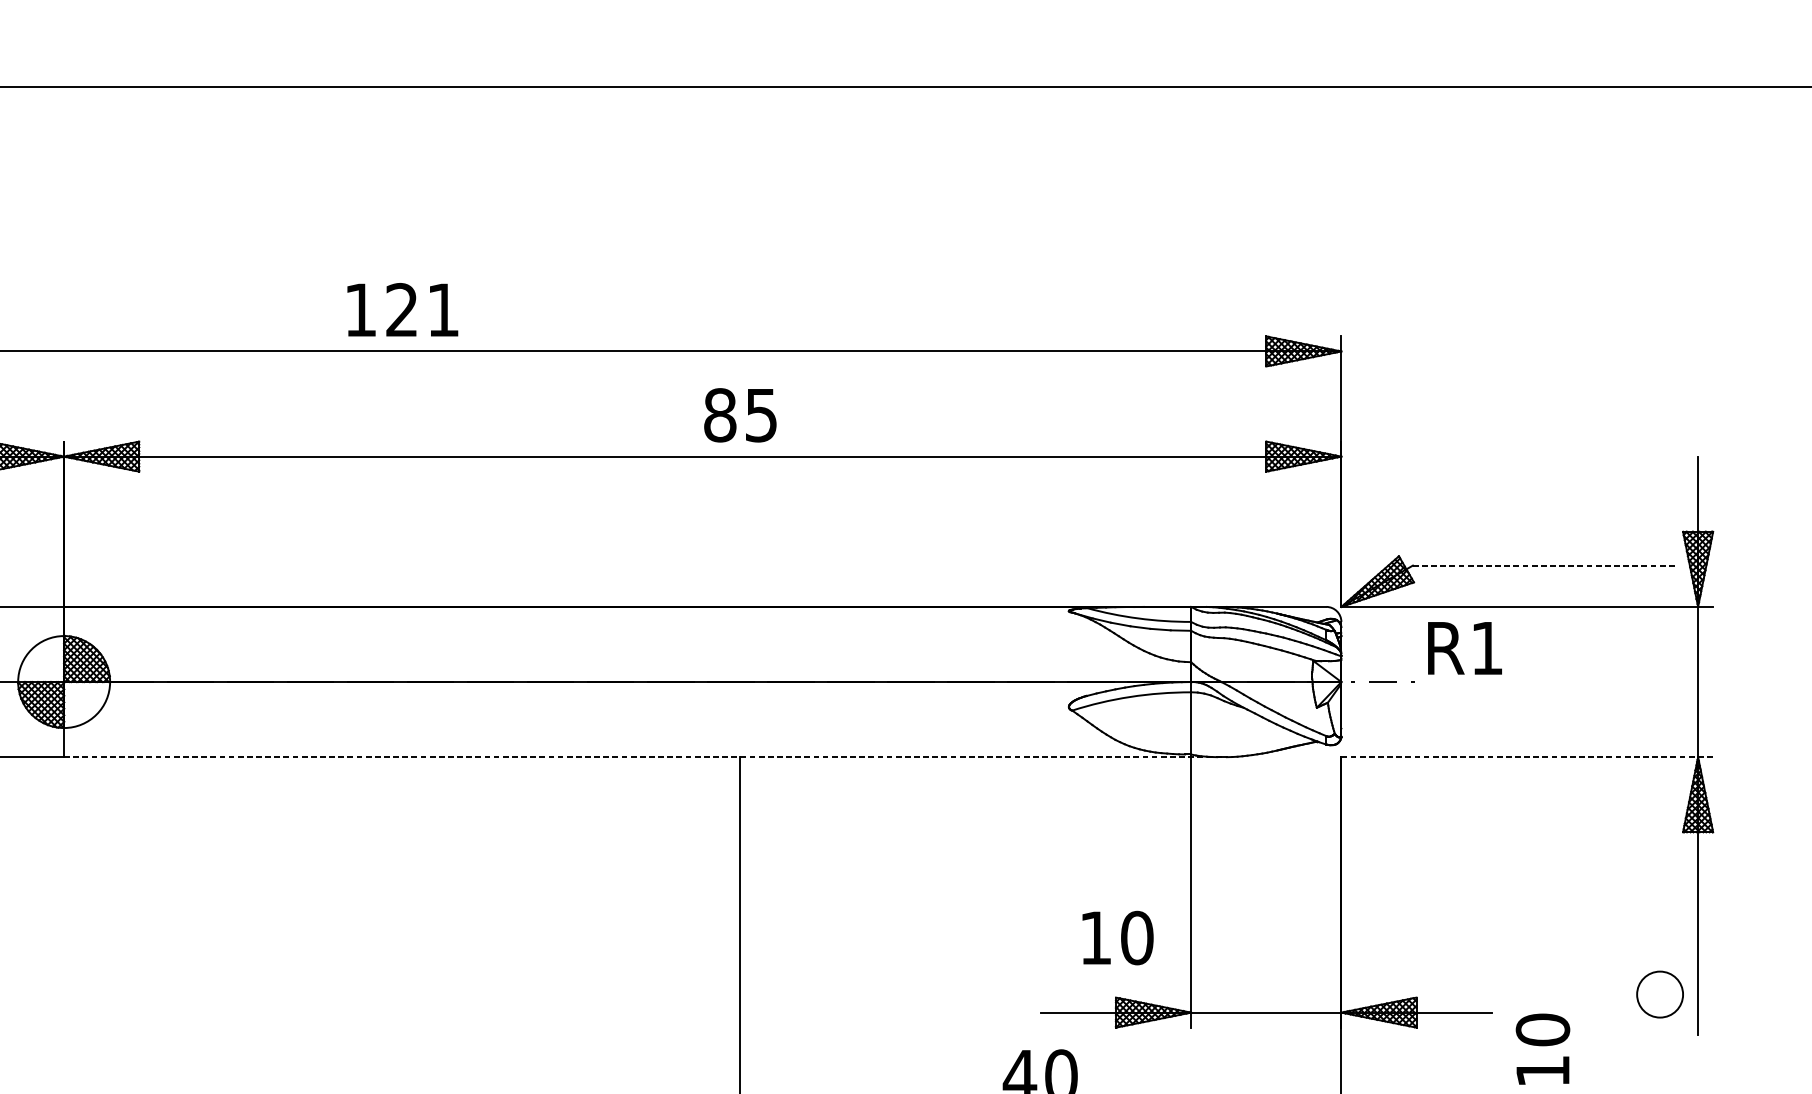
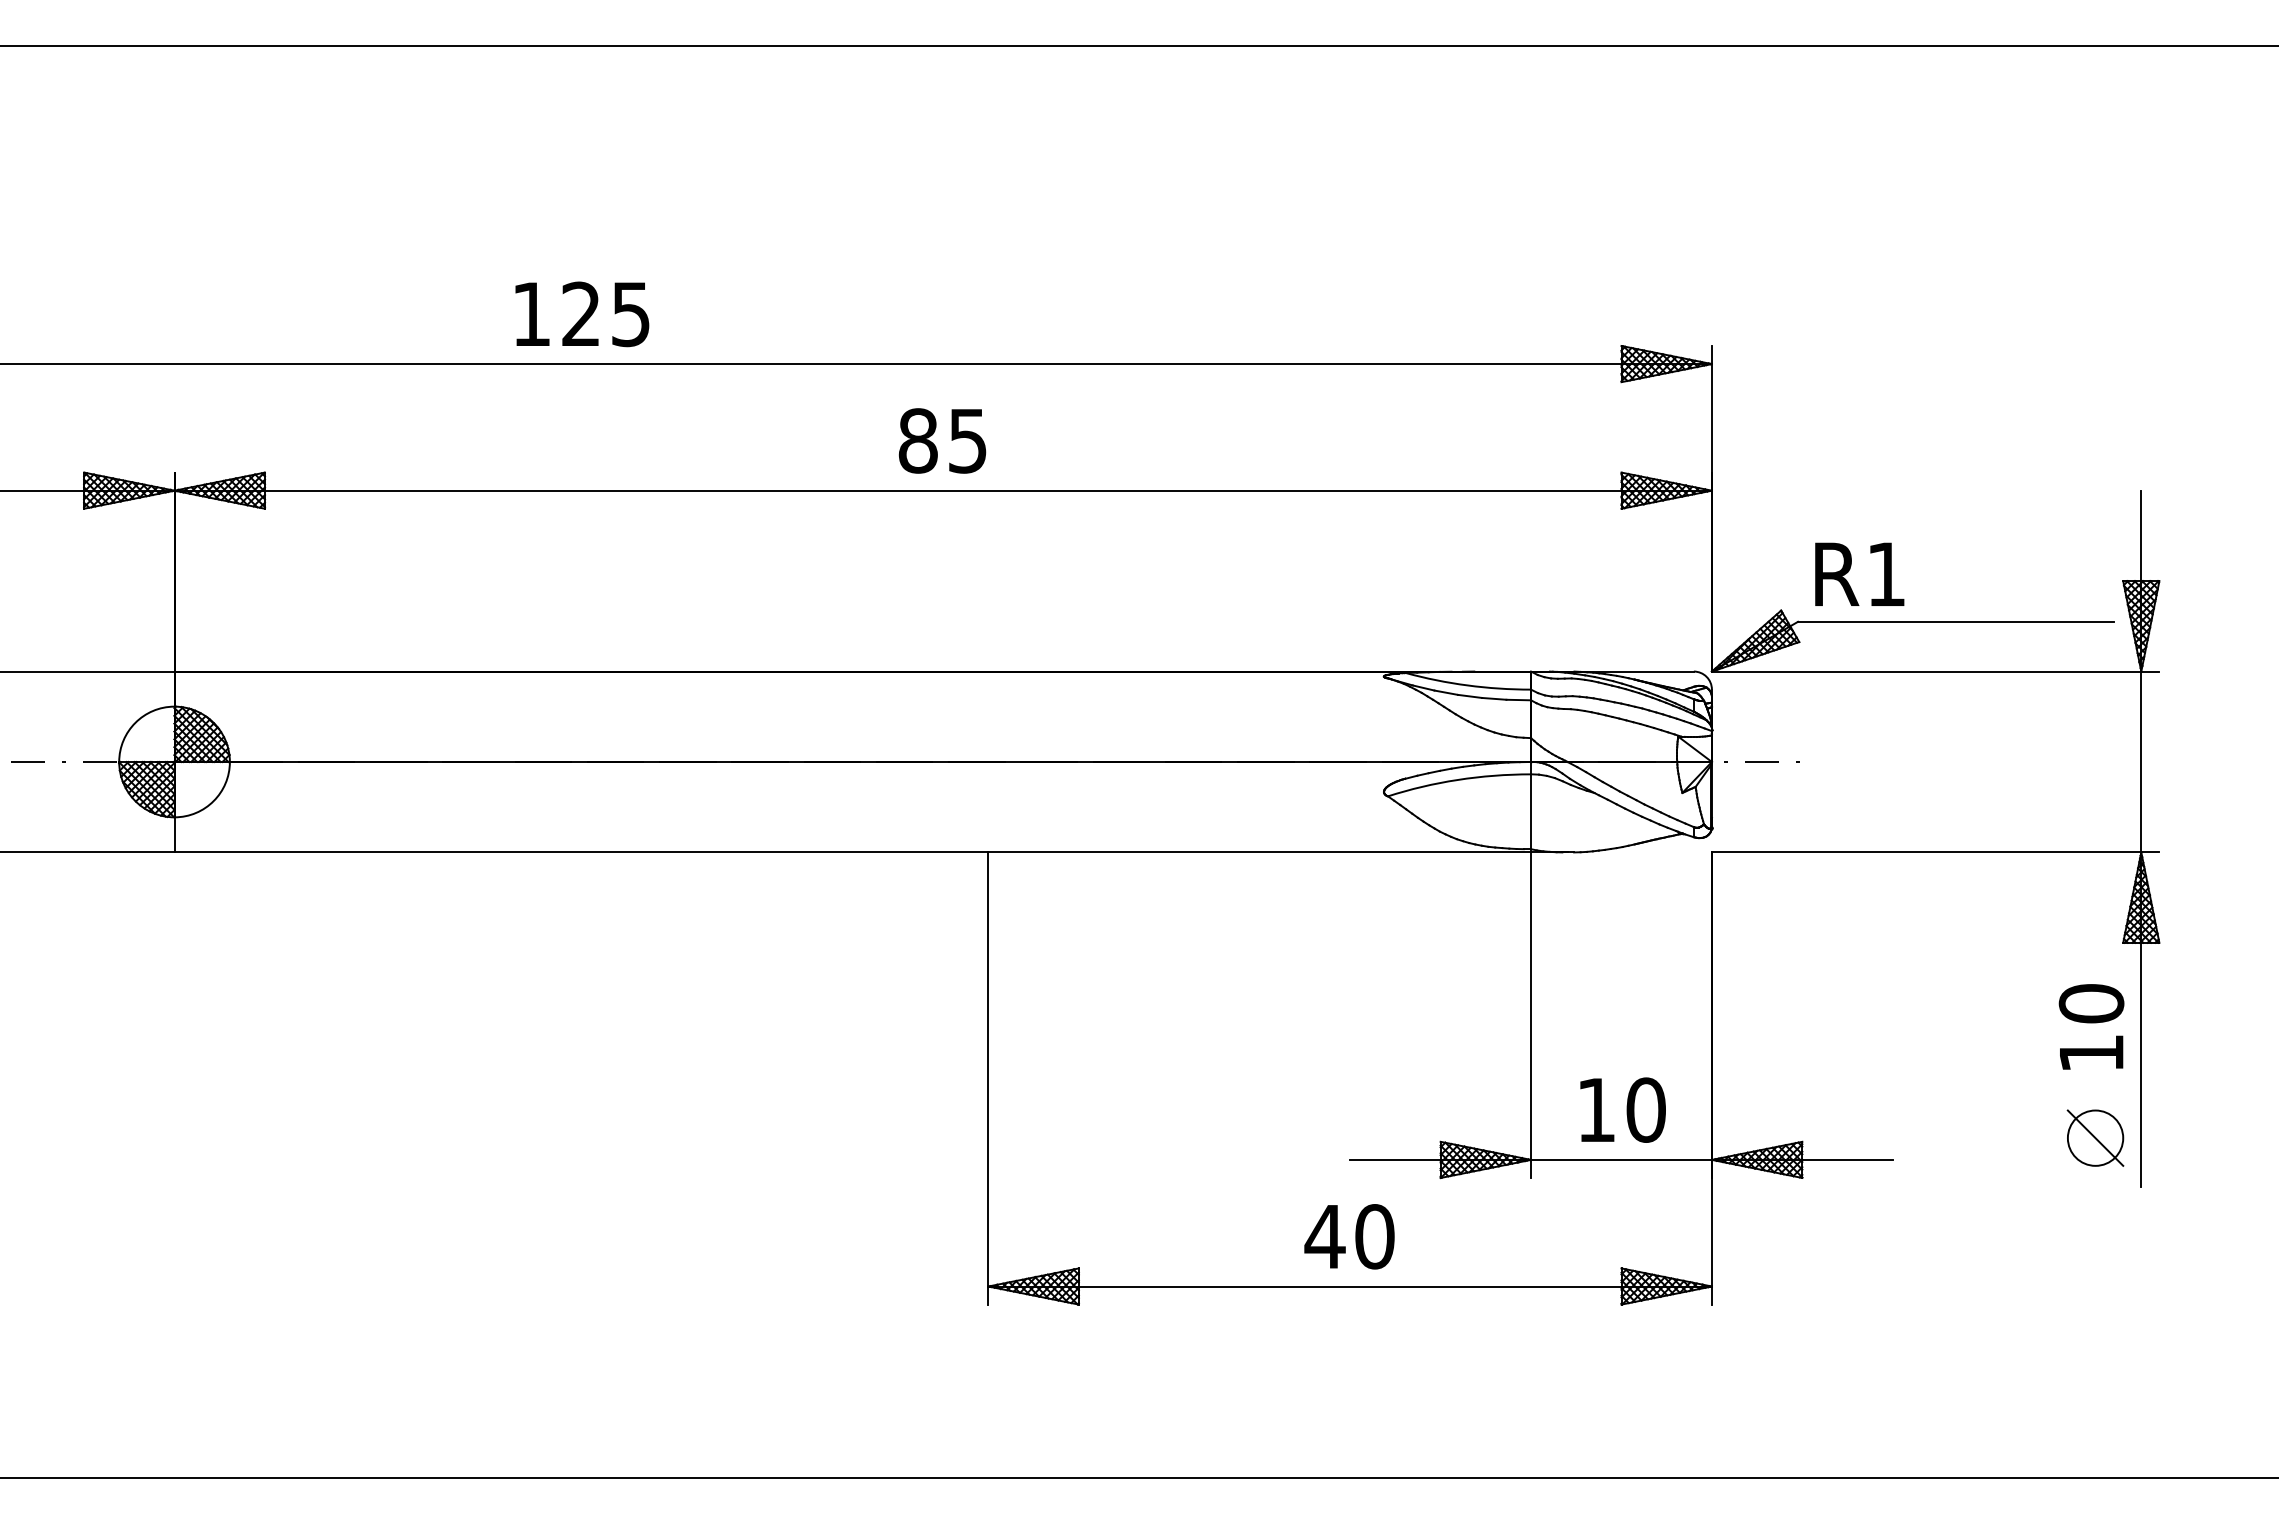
text: (442, 310) -> (630, 314), 121 -> 125
text: (740, 414) -> (942, 440), moved
line: (1544, 565) -> (1956, 621), dashed -> solid
text: (1464, 647) -> (1859, 573), moved
line: (643, 757) -> (871, 852), dashed -> solid
line: (1527, 757) -> (1935, 852), dashed -> solid
text: (1117, 937) -> (1622, 1109), moved
line: (1660, 994) -> (2095, 1137), added
text: (1542, 1048) -> (2091, 1026), moved

